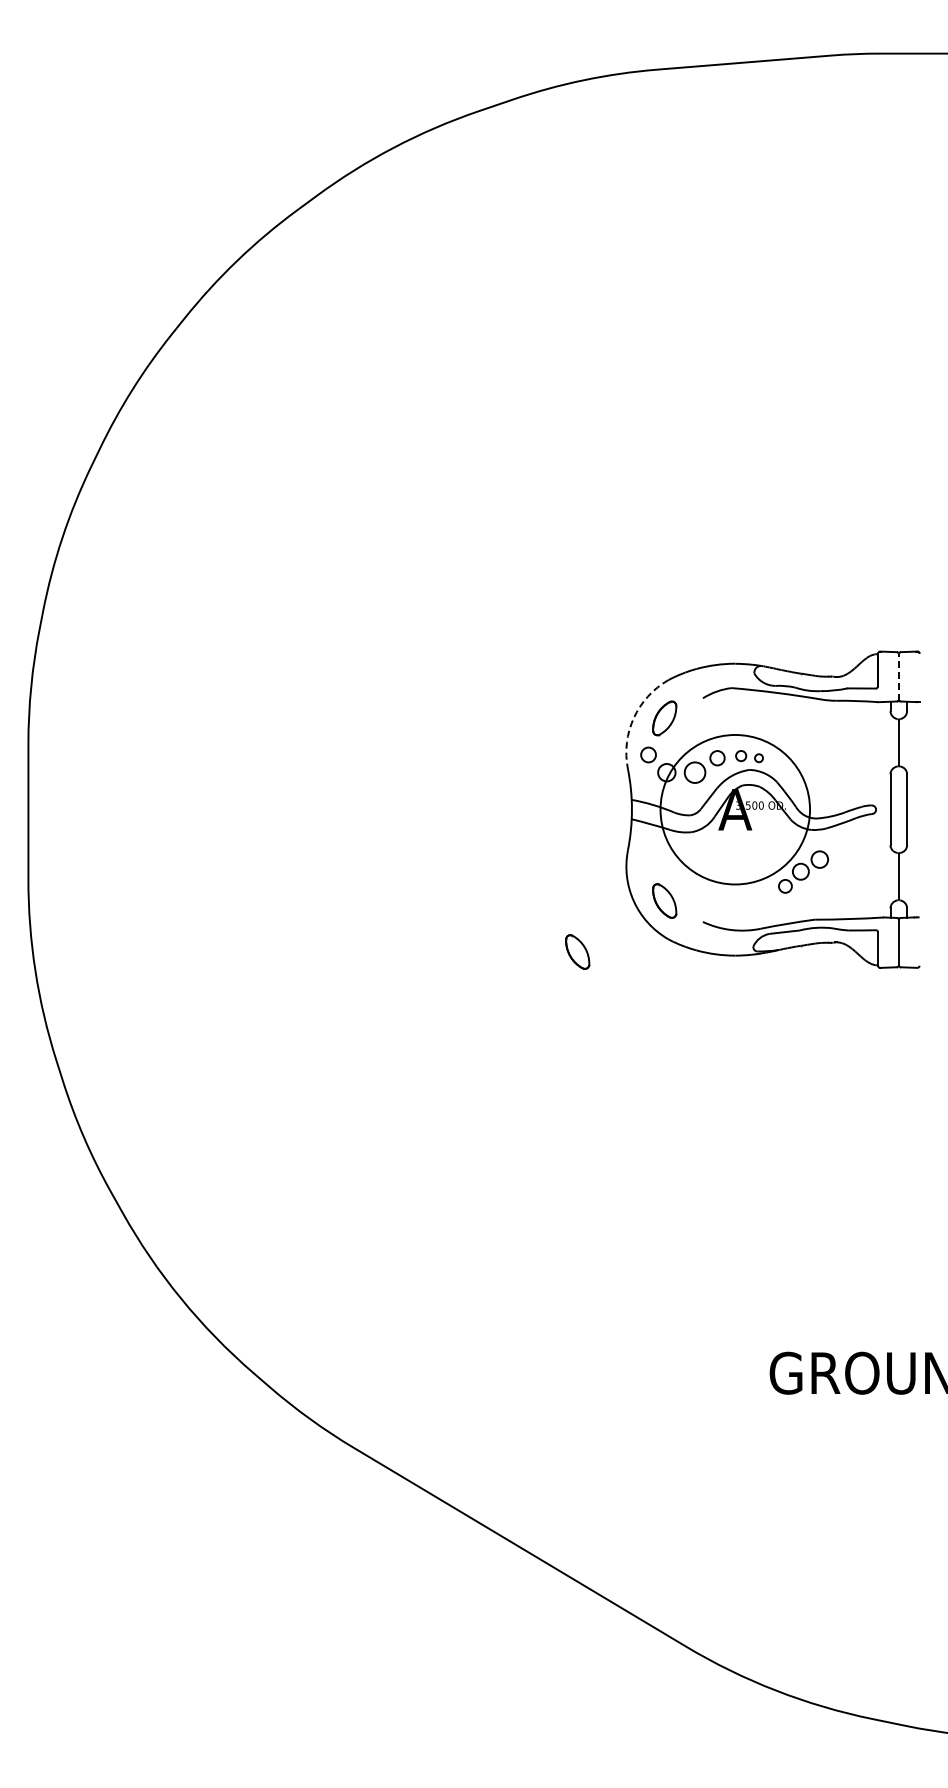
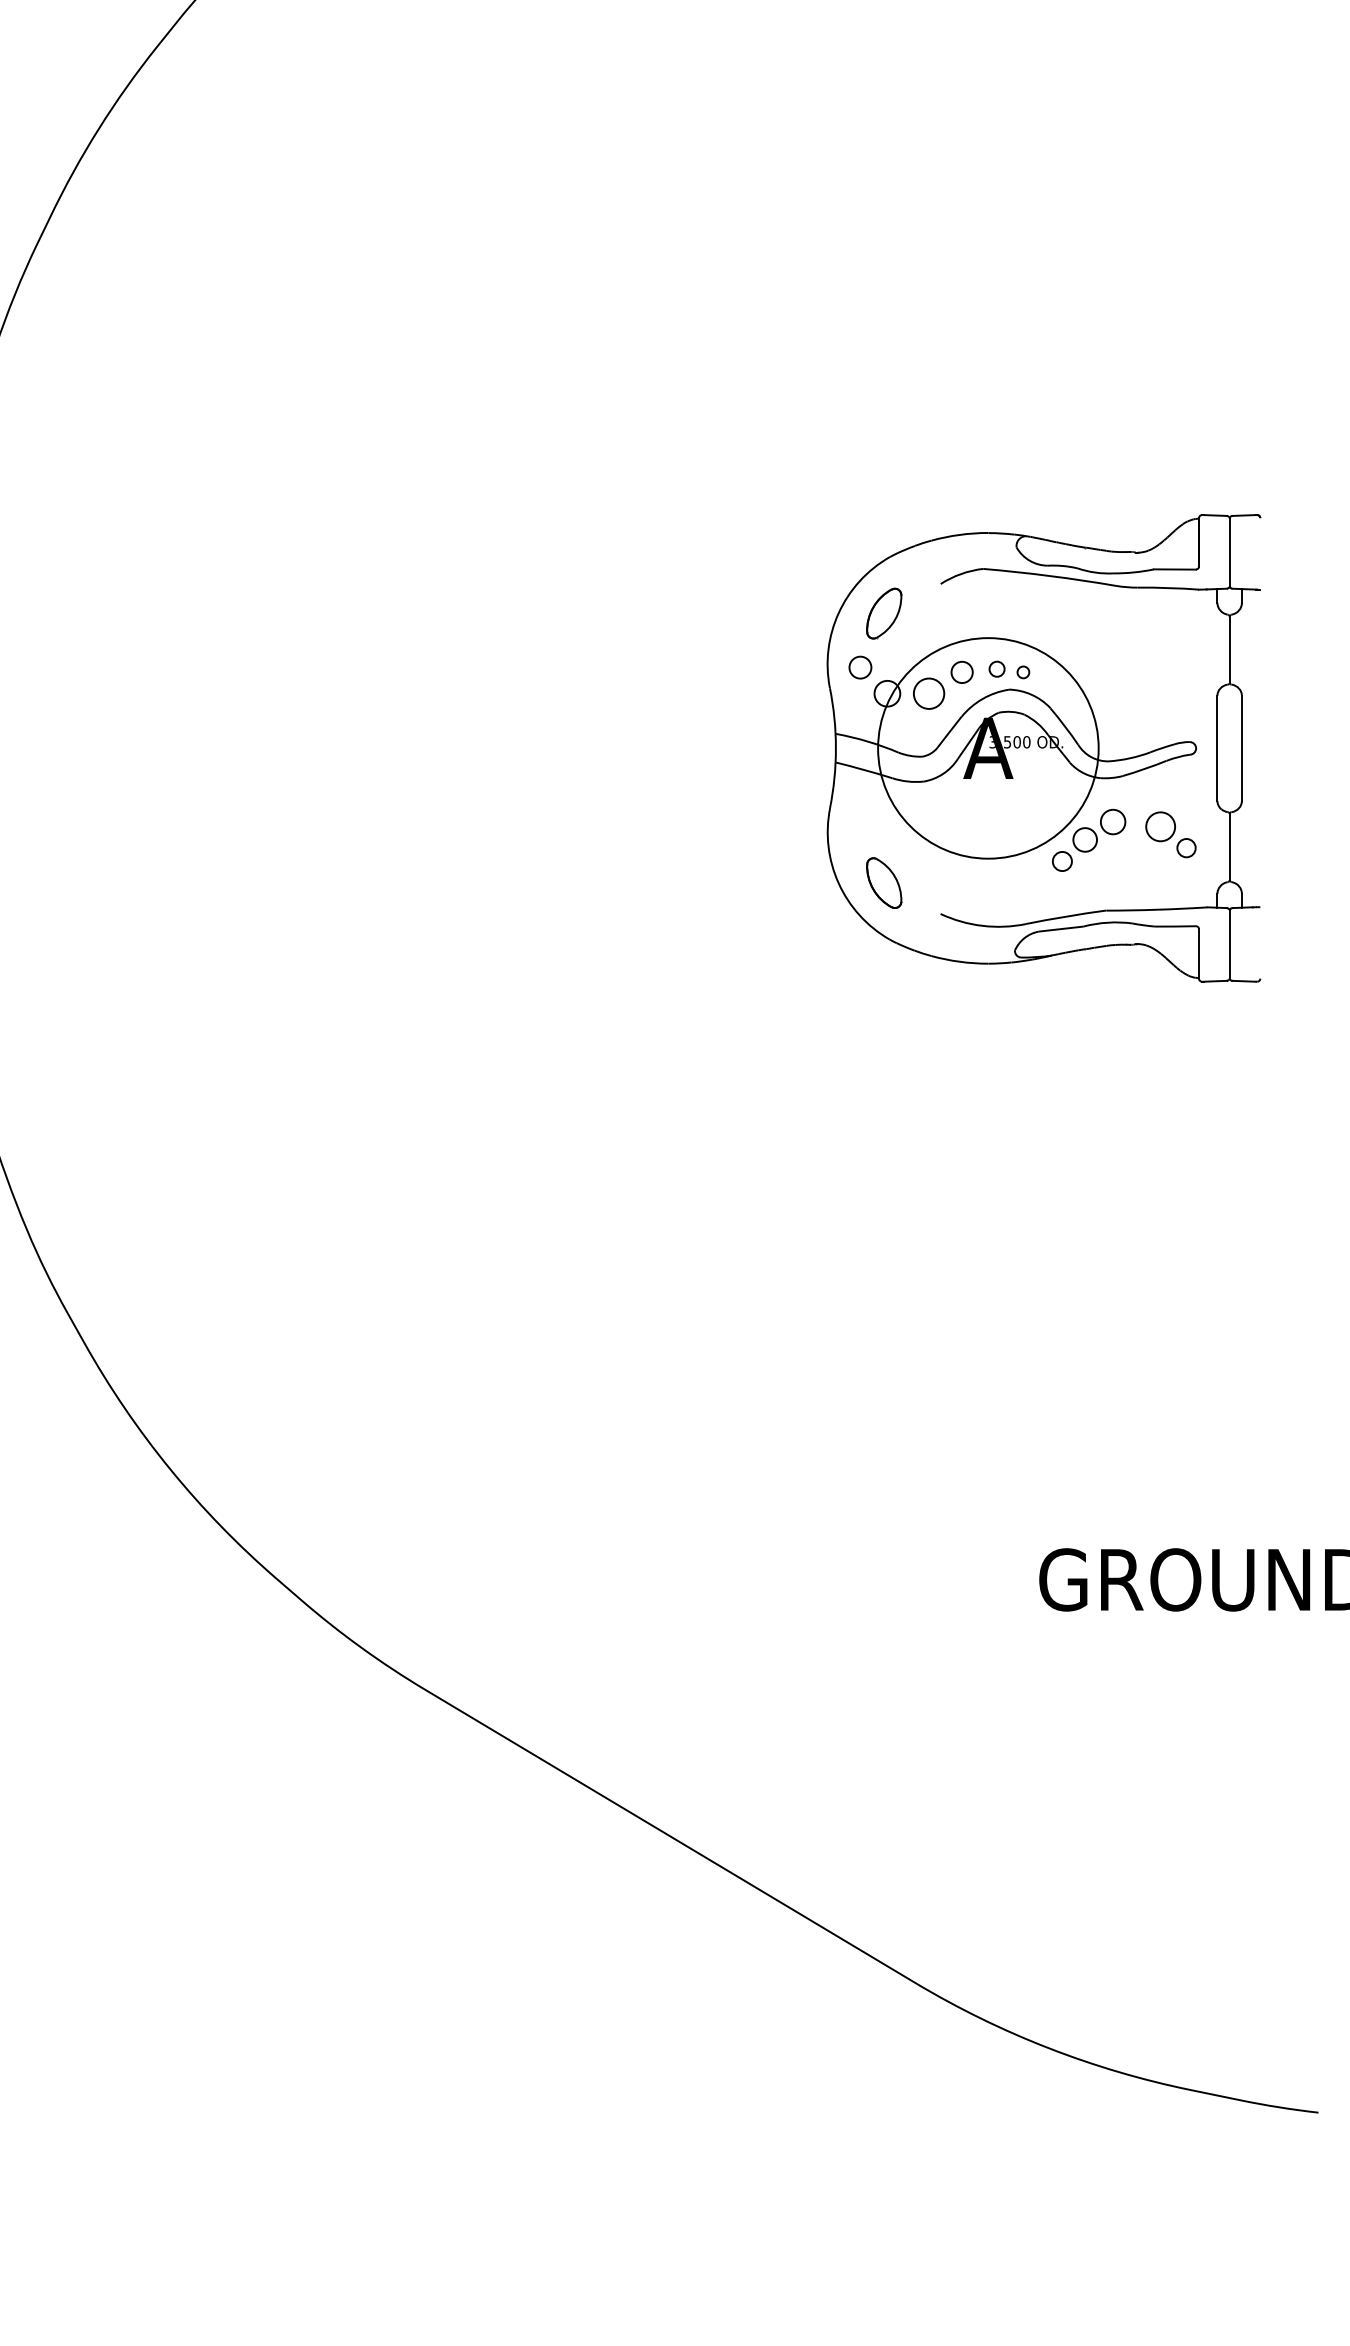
line: (898, 676) -> (1229, 551), dashed -> solid
arc: (633, 717) -> (838, 612), dashed -> solid
part: (858, 868) -> (1170, 835), added
part: (577, 951) -> (755, 957), removed

